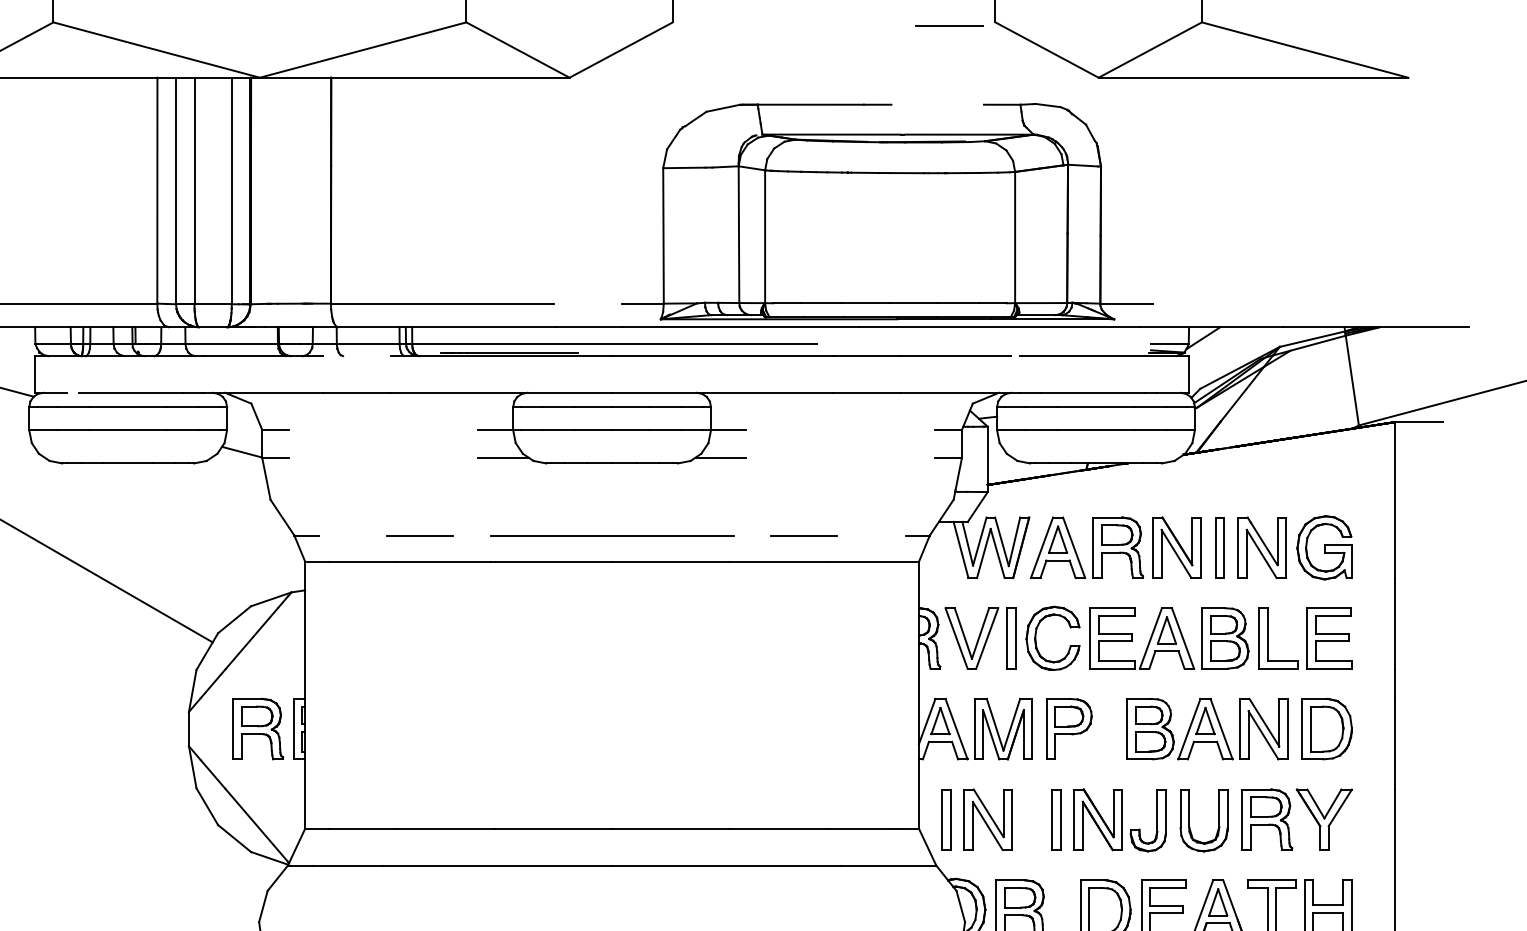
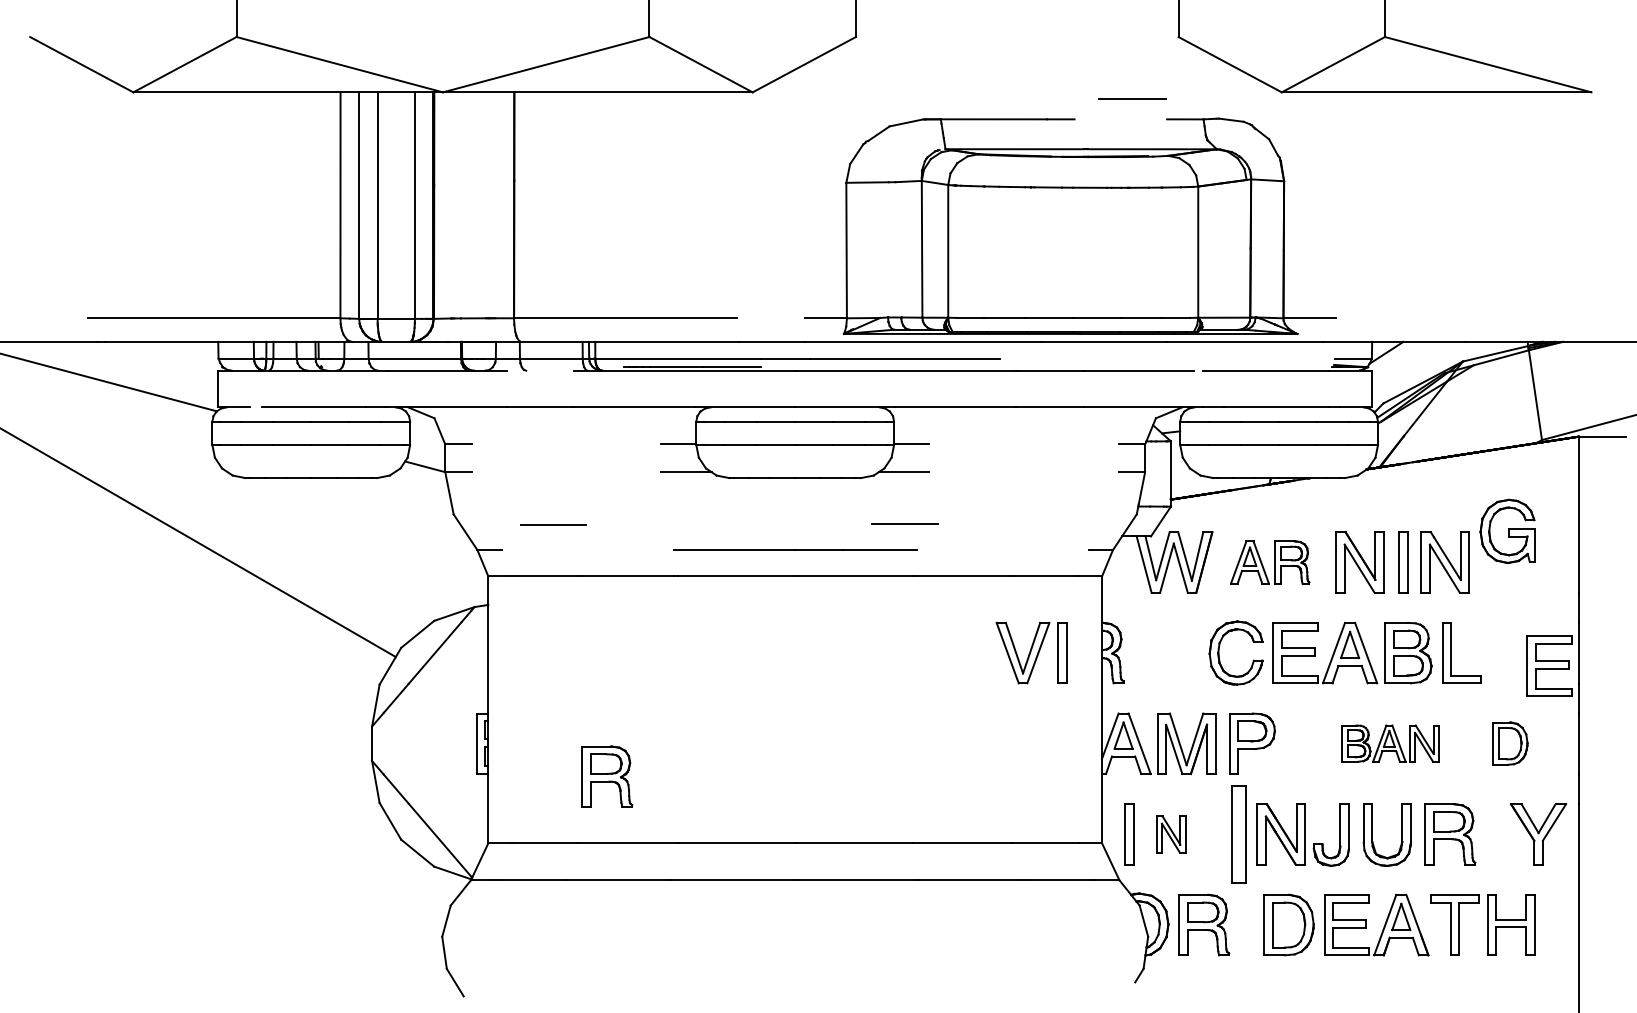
line: (949, 25) -> (1132, 98), moved
line: (420, 534) -> (553, 524), moved
line: (803, 534) -> (904, 523), moved
part: (1324, 546) -> (1507, 530), moved
part: (1087, 547) -> (1270, 562), size x0.7
part: (980, 637) -> (1031, 652), moved
part: (1329, 637) -> (1549, 665), moved
part: (258, 728) -> (607, 776), moved
part: (1207, 728) -> (1390, 743), size x0.6
part: (1326, 728) -> (1509, 743), size x0.7
part: (987, 819) -> (1170, 834), size x0.6
part: (1056, 819) -> (1239, 834), size x1.6
part: (1324, 819) -> (1538, 834), moved

